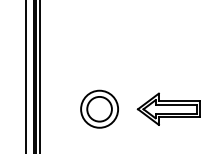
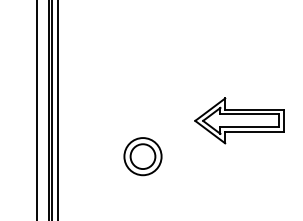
part: (99, 108) -> (142, 155), size x0.7
part: (168, 108) -> (238, 119), moved

